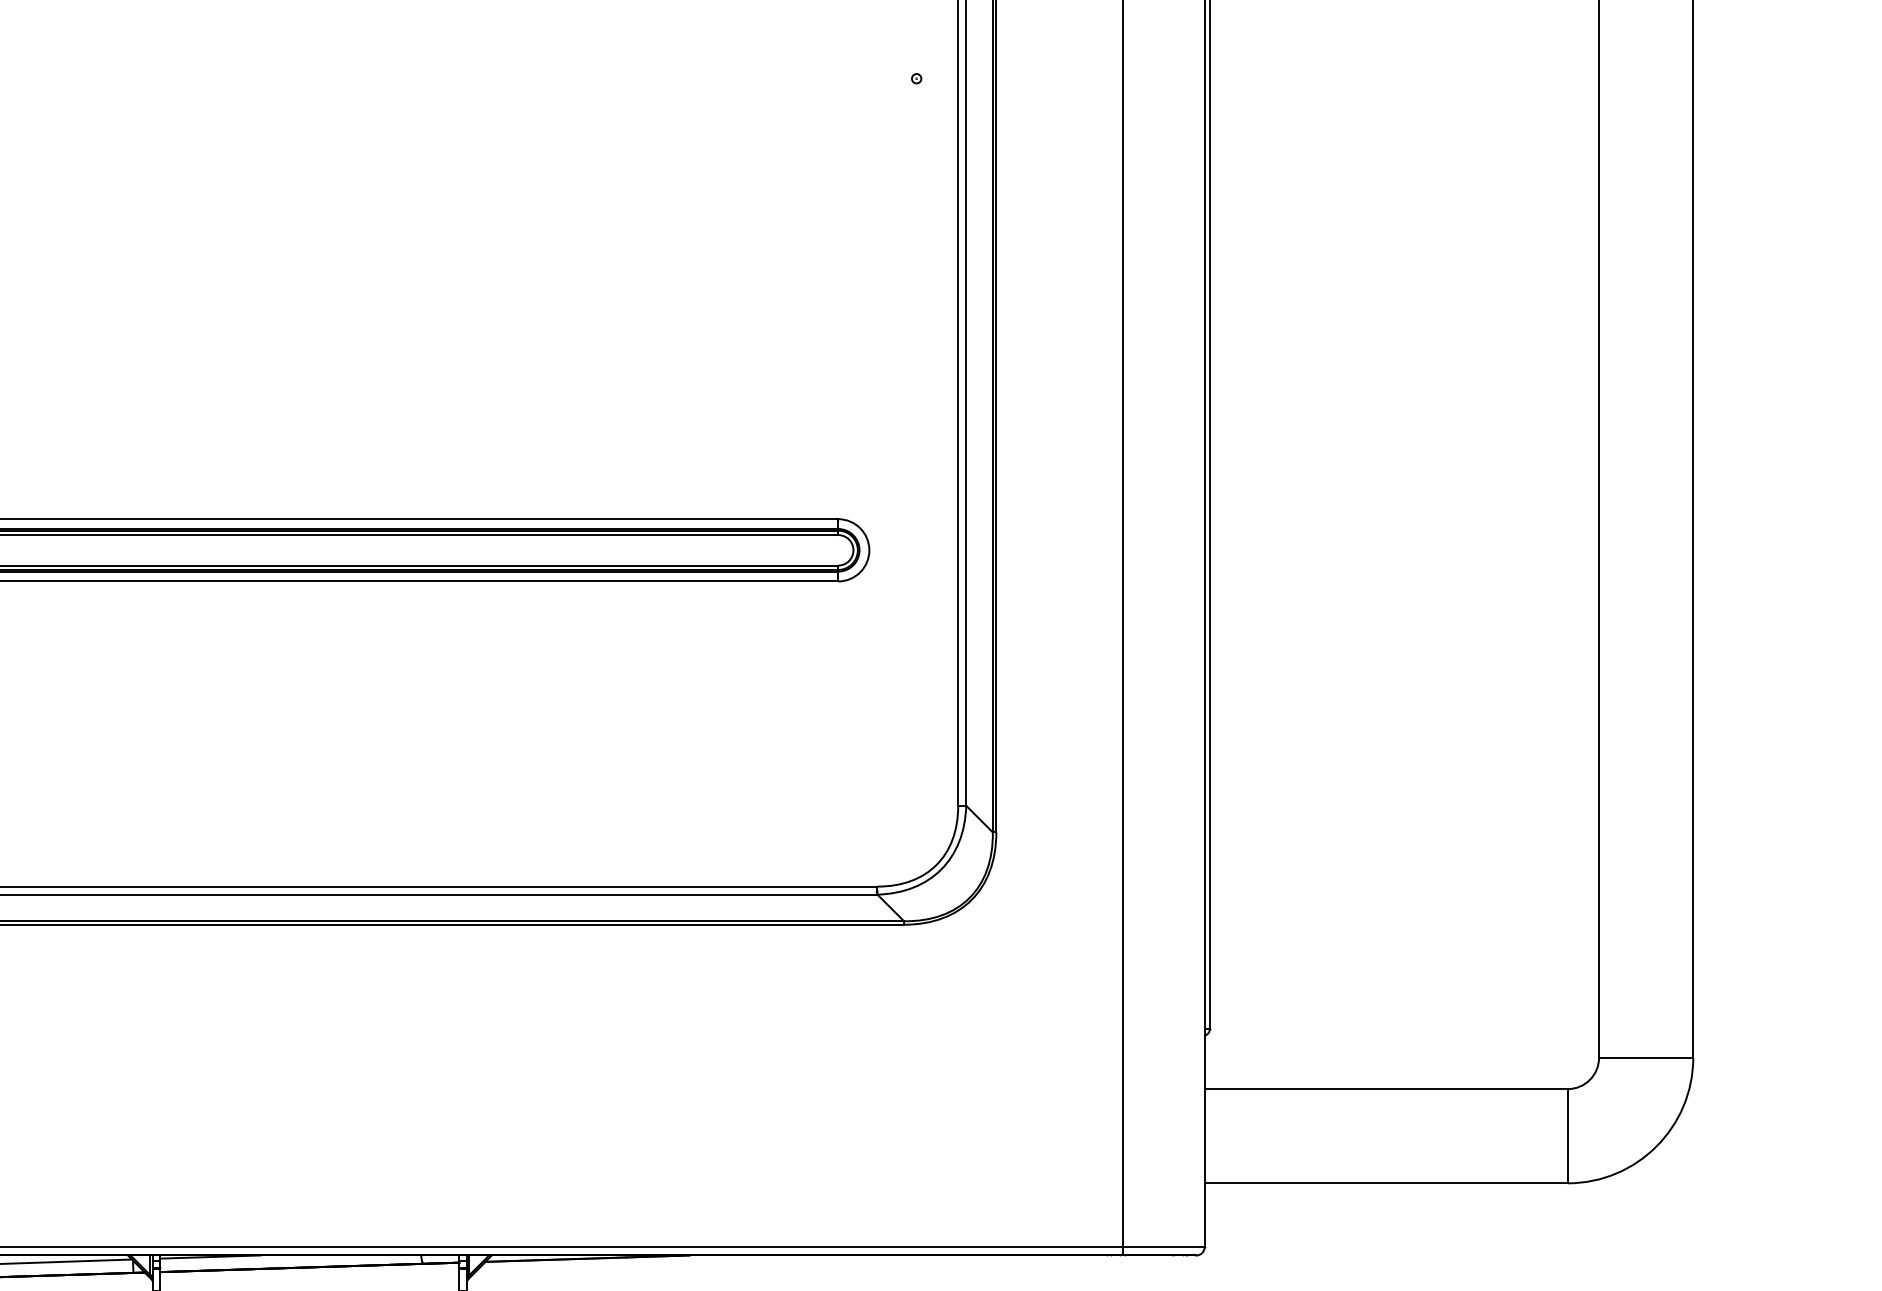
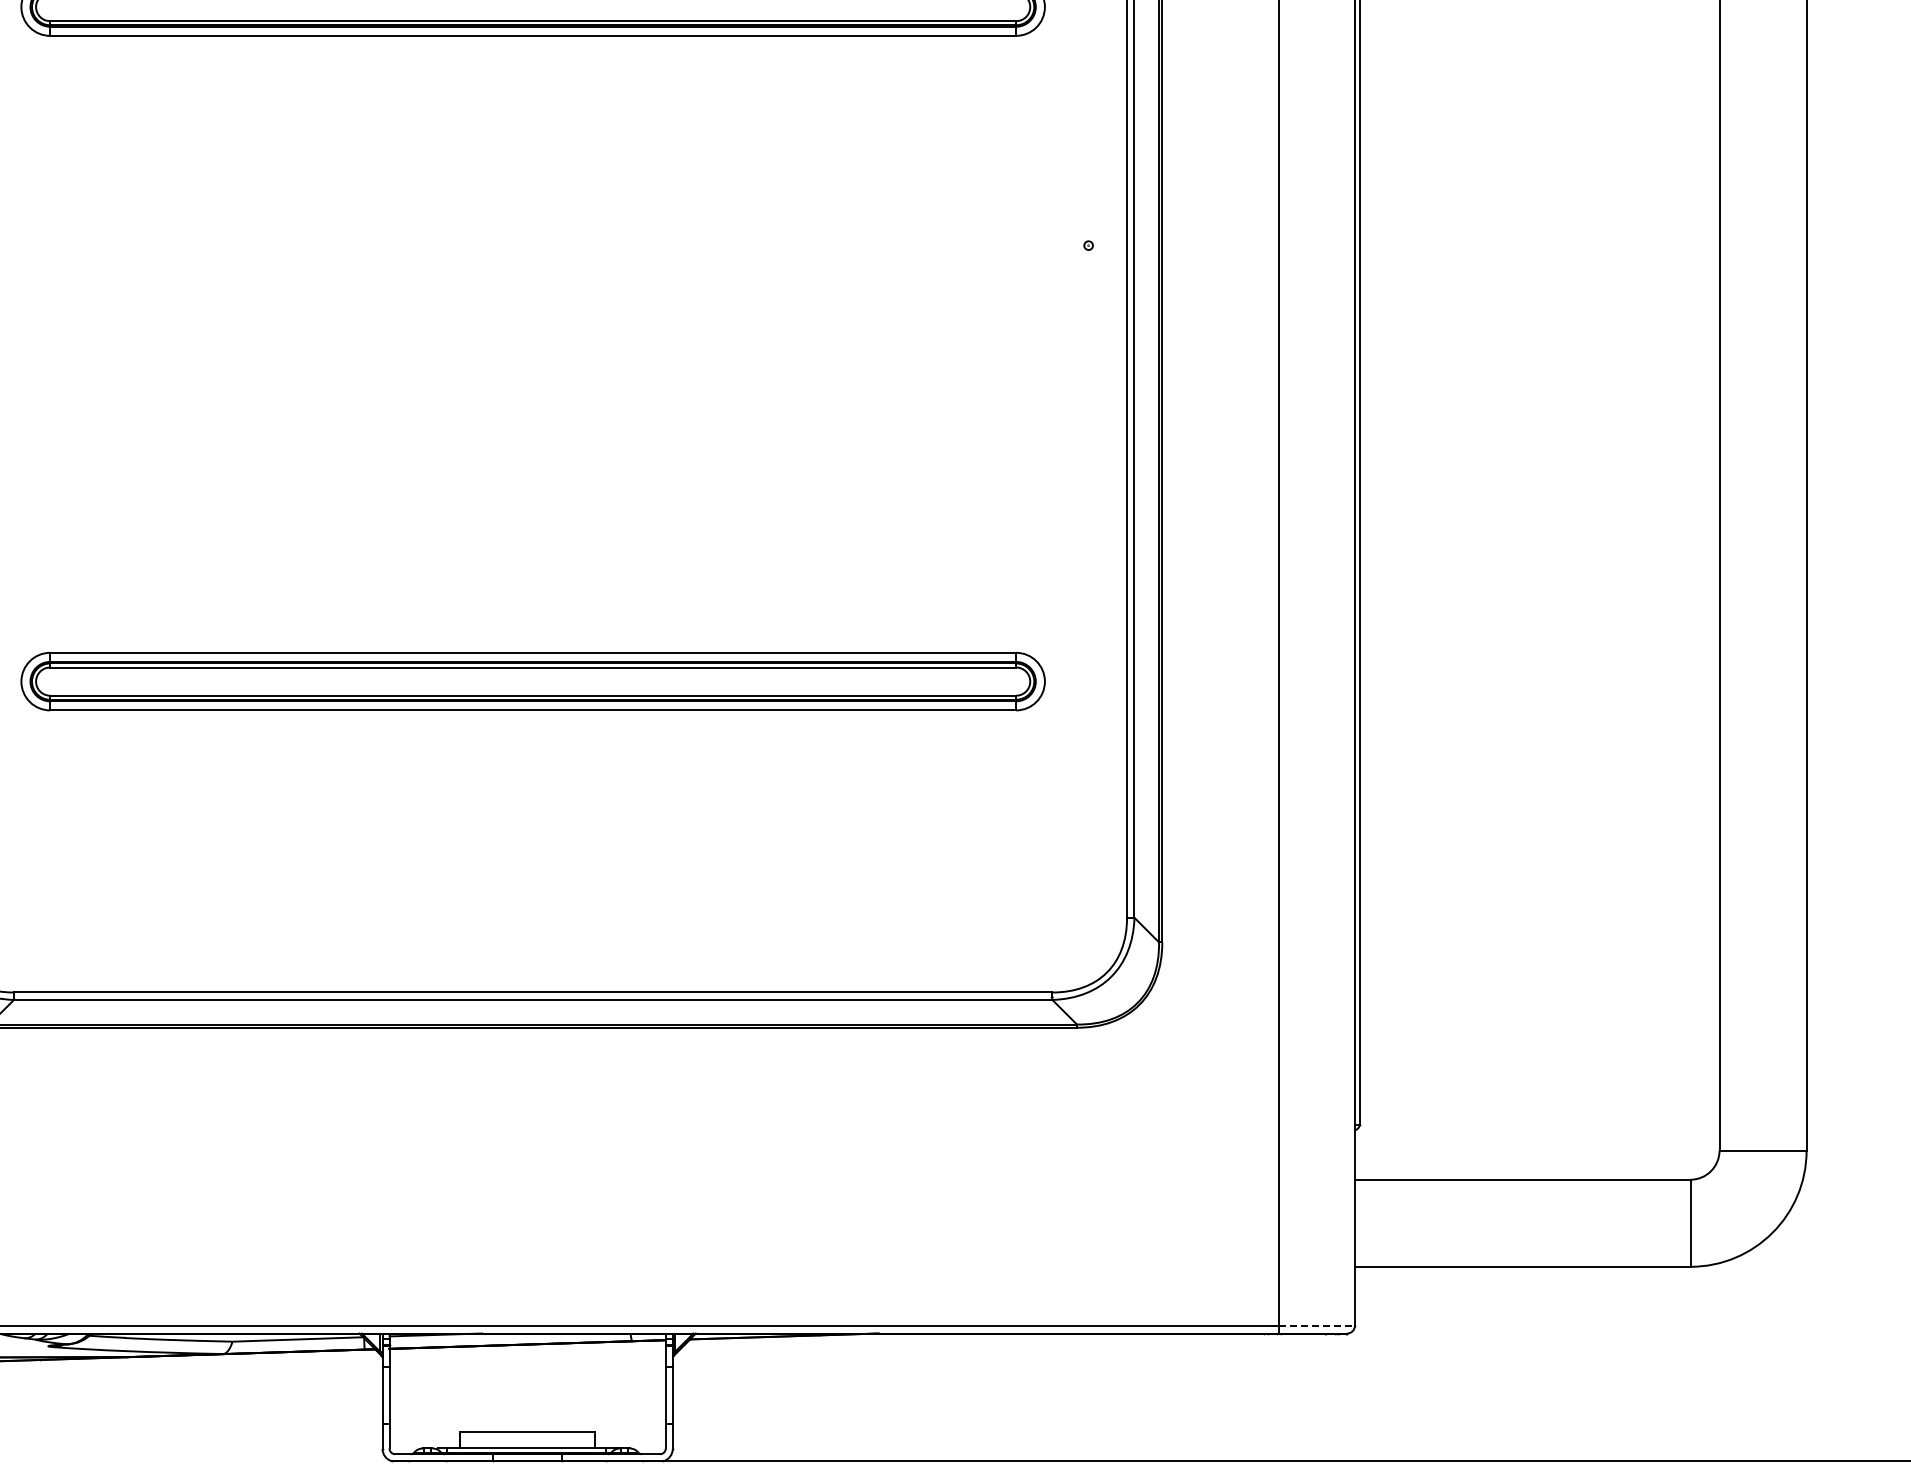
line: (1164, 1246) -> (1317, 1325), solid -> dashed

